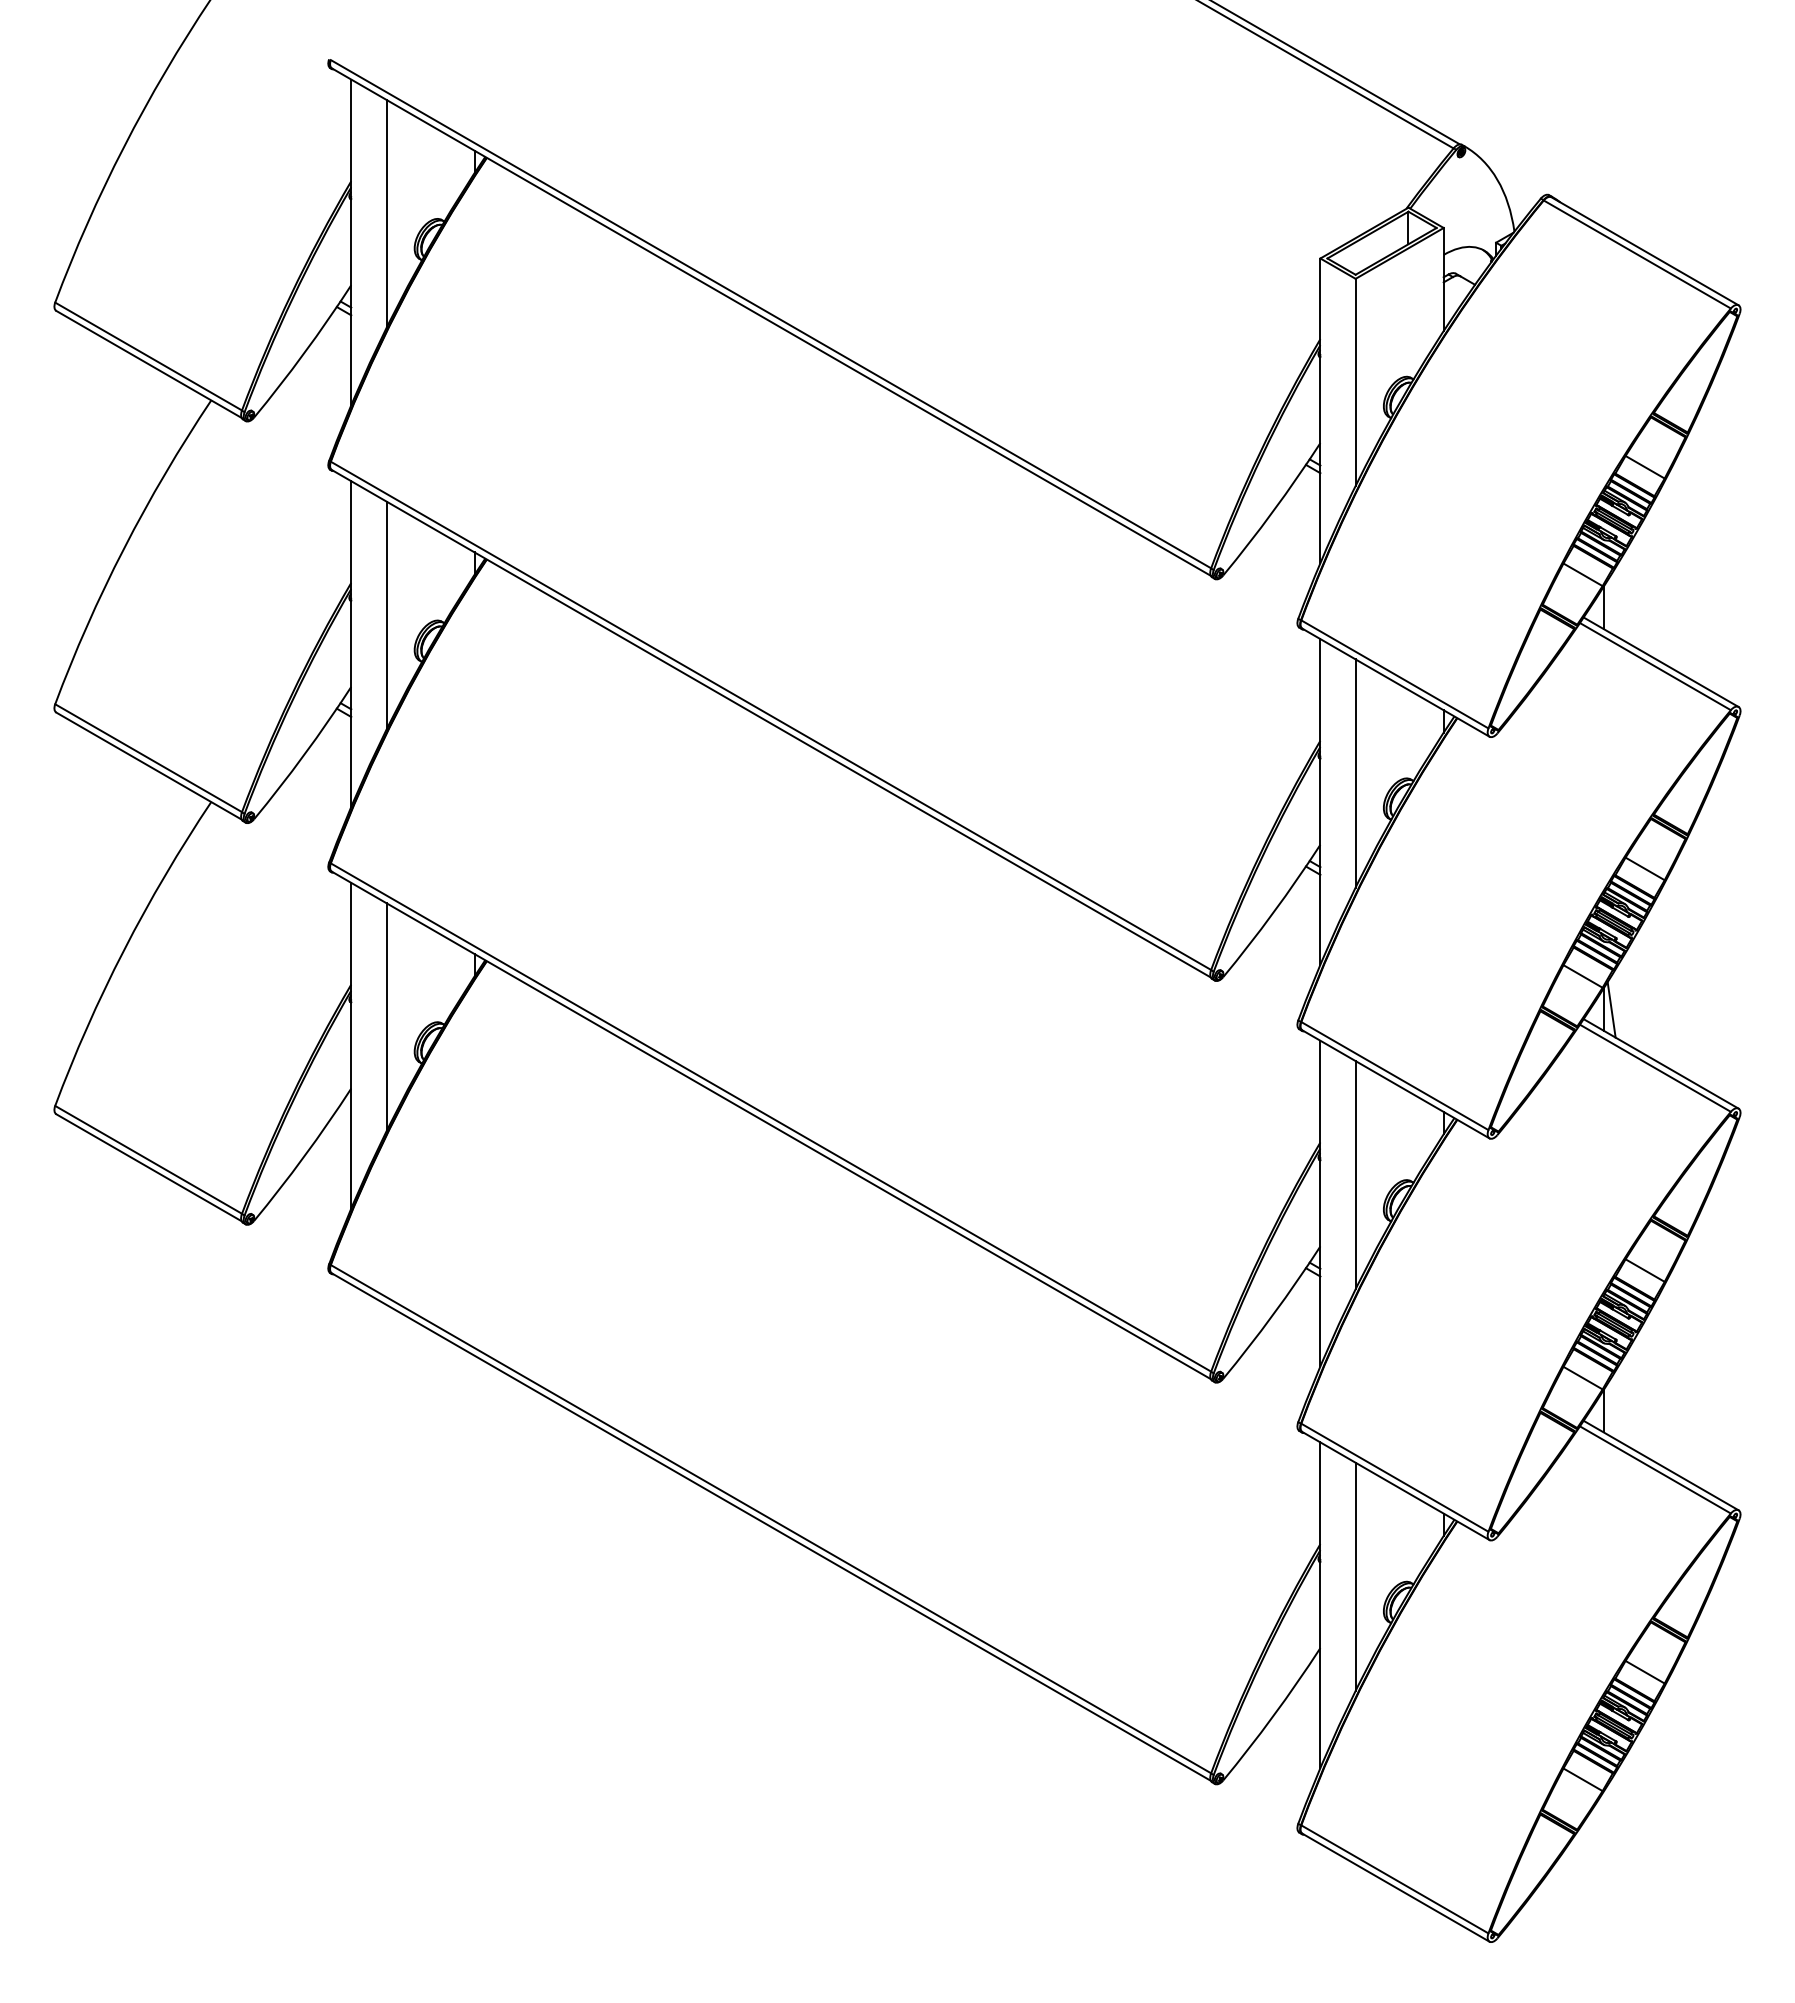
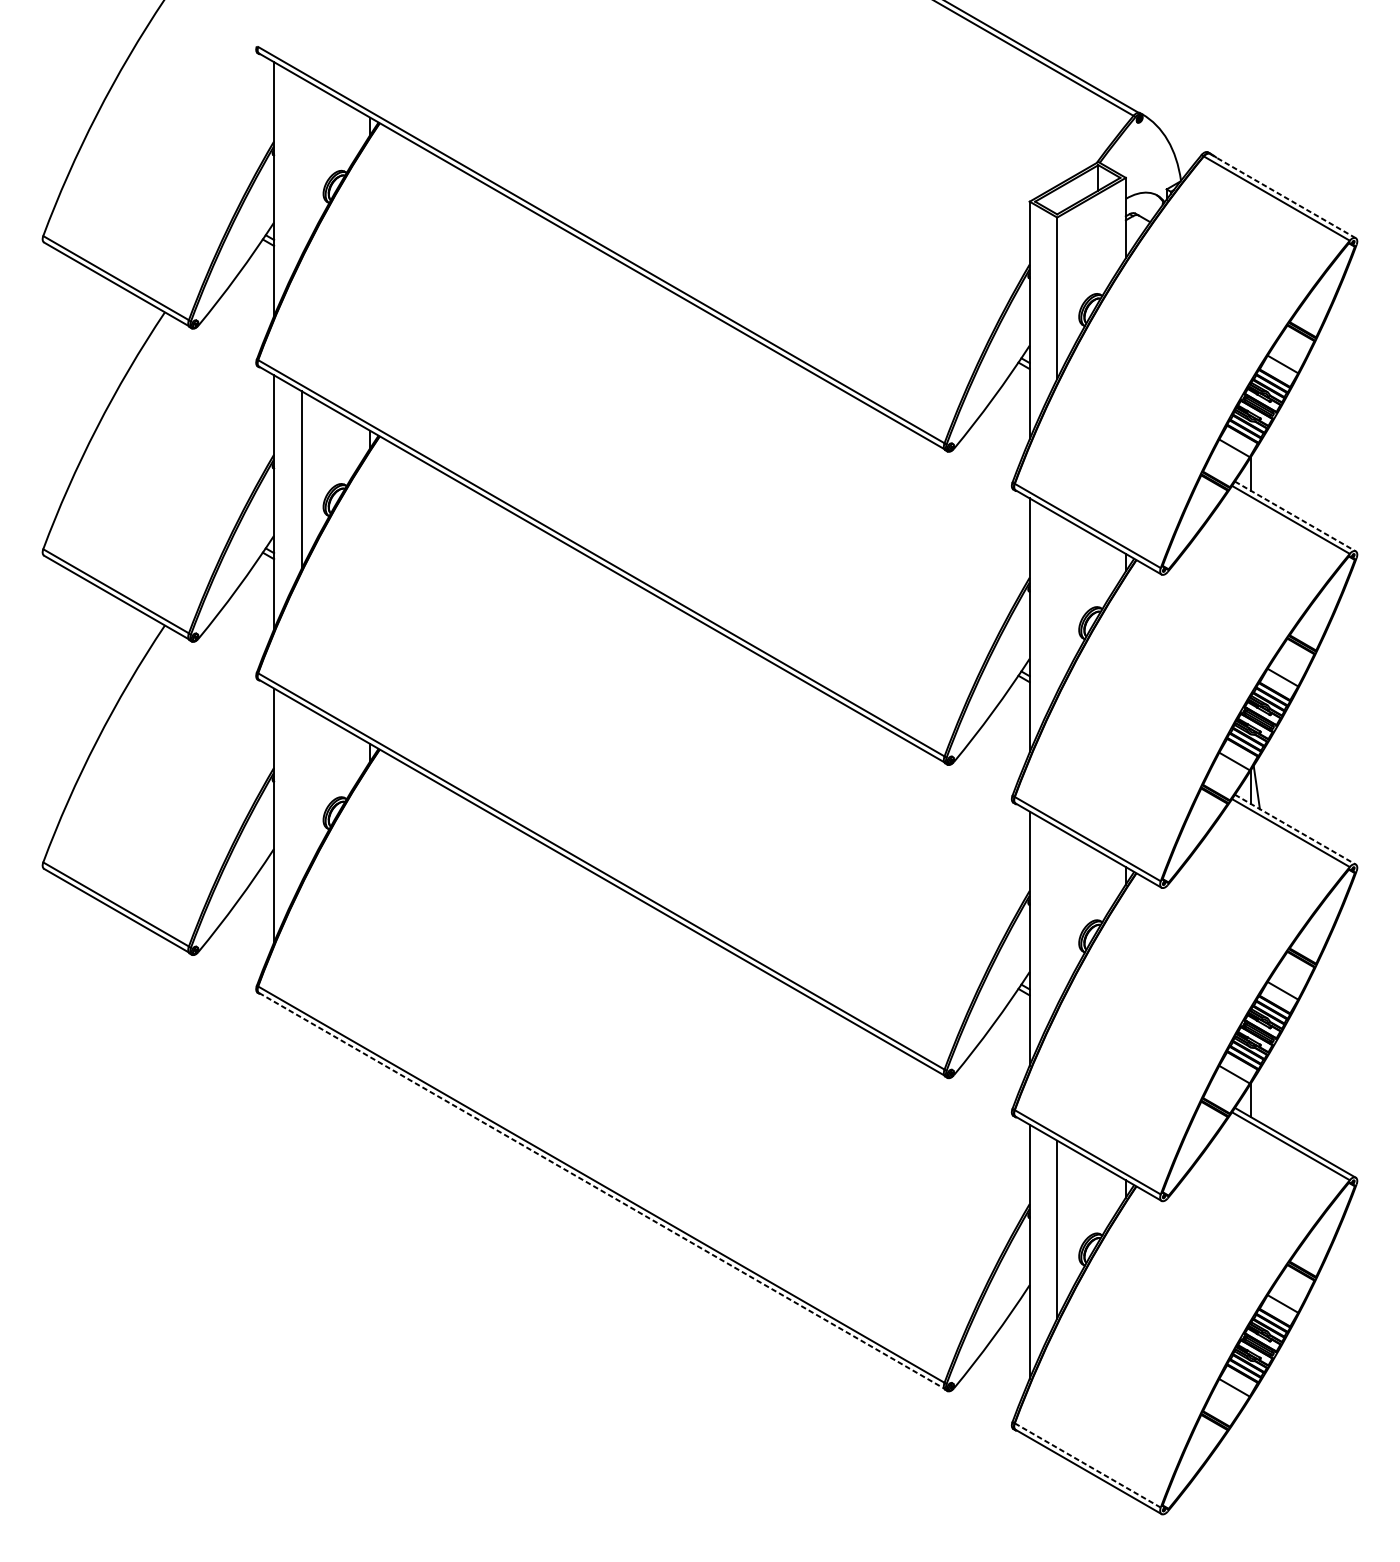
line: (386, 213) -> (301, 166), removed
line: (1645, 251) -> (1283, 196), solid -> dashed
line: (1661, 662) -> (1295, 516), solid -> dashed
line: (1355, 773) -> (1057, 603), removed
line: (386, 1017) -> (301, 793), removed
line: (1661, 1064) -> (1295, 830), solid -> dashed
line: (1355, 1175) -> (1057, 916), removed
line: (771, 1527) -> (601, 1191), solid -> dashed
line: (1395, 1879) -> (1088, 1465), solid -> dashed

